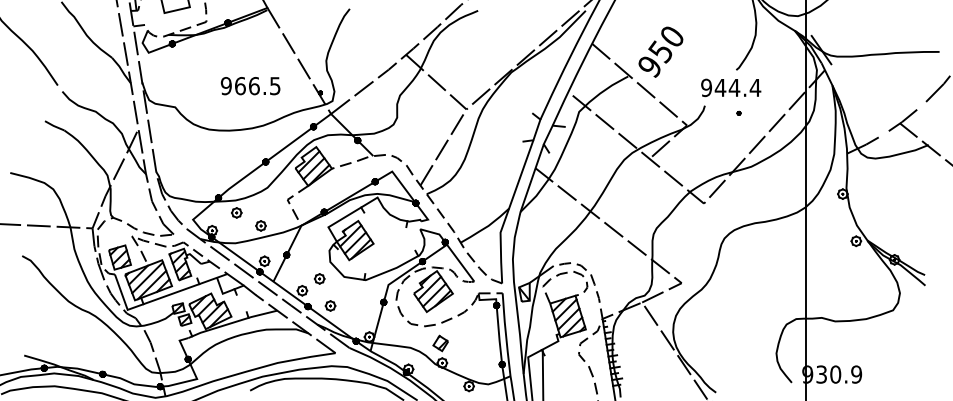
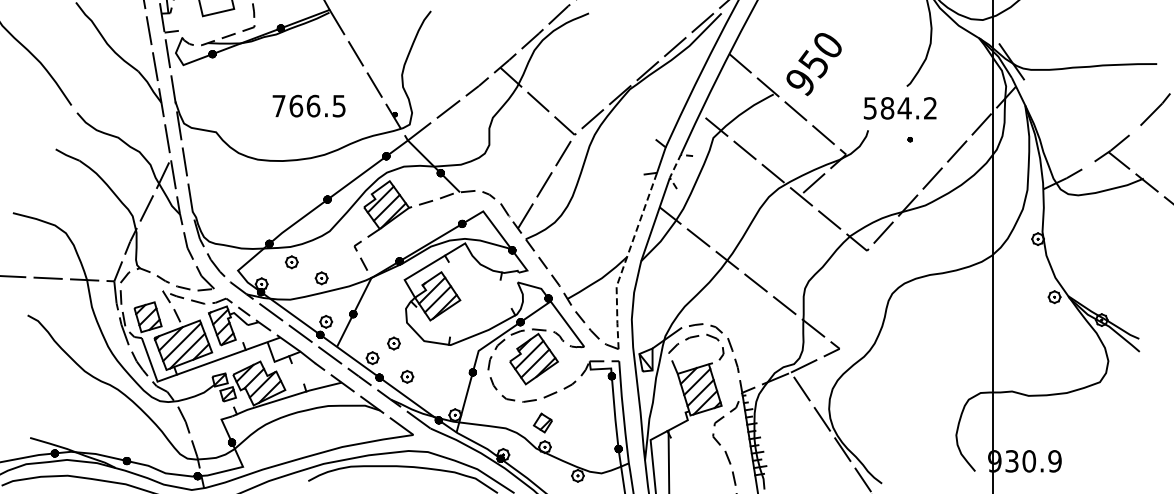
text: (225, 85) -> (278, 105), 966.5 -> 766.5
text: (731, 88) -> (900, 108), 944.4 -> 584.2
line: (549, 133) -> (676, 164), solid -> dashed
line: (507, 211) -> (625, 260), solid -> dashed

